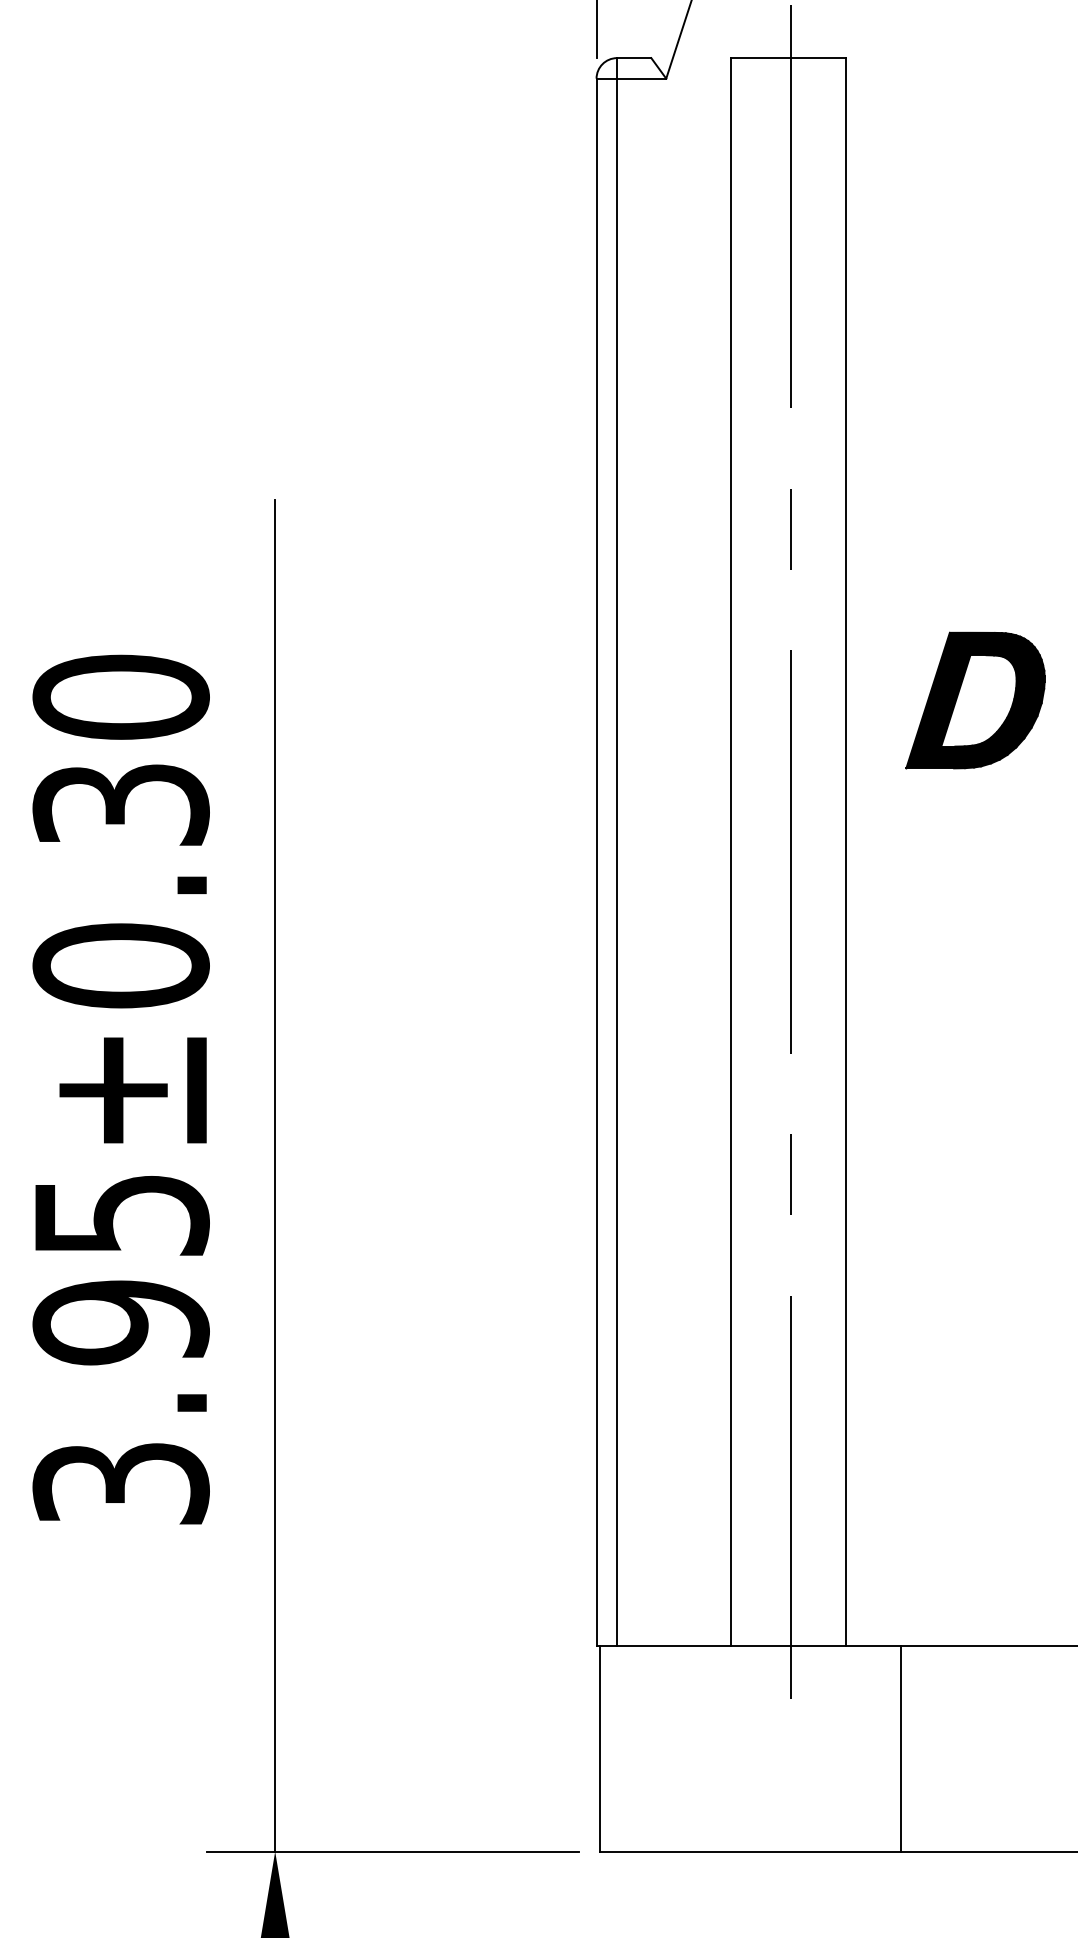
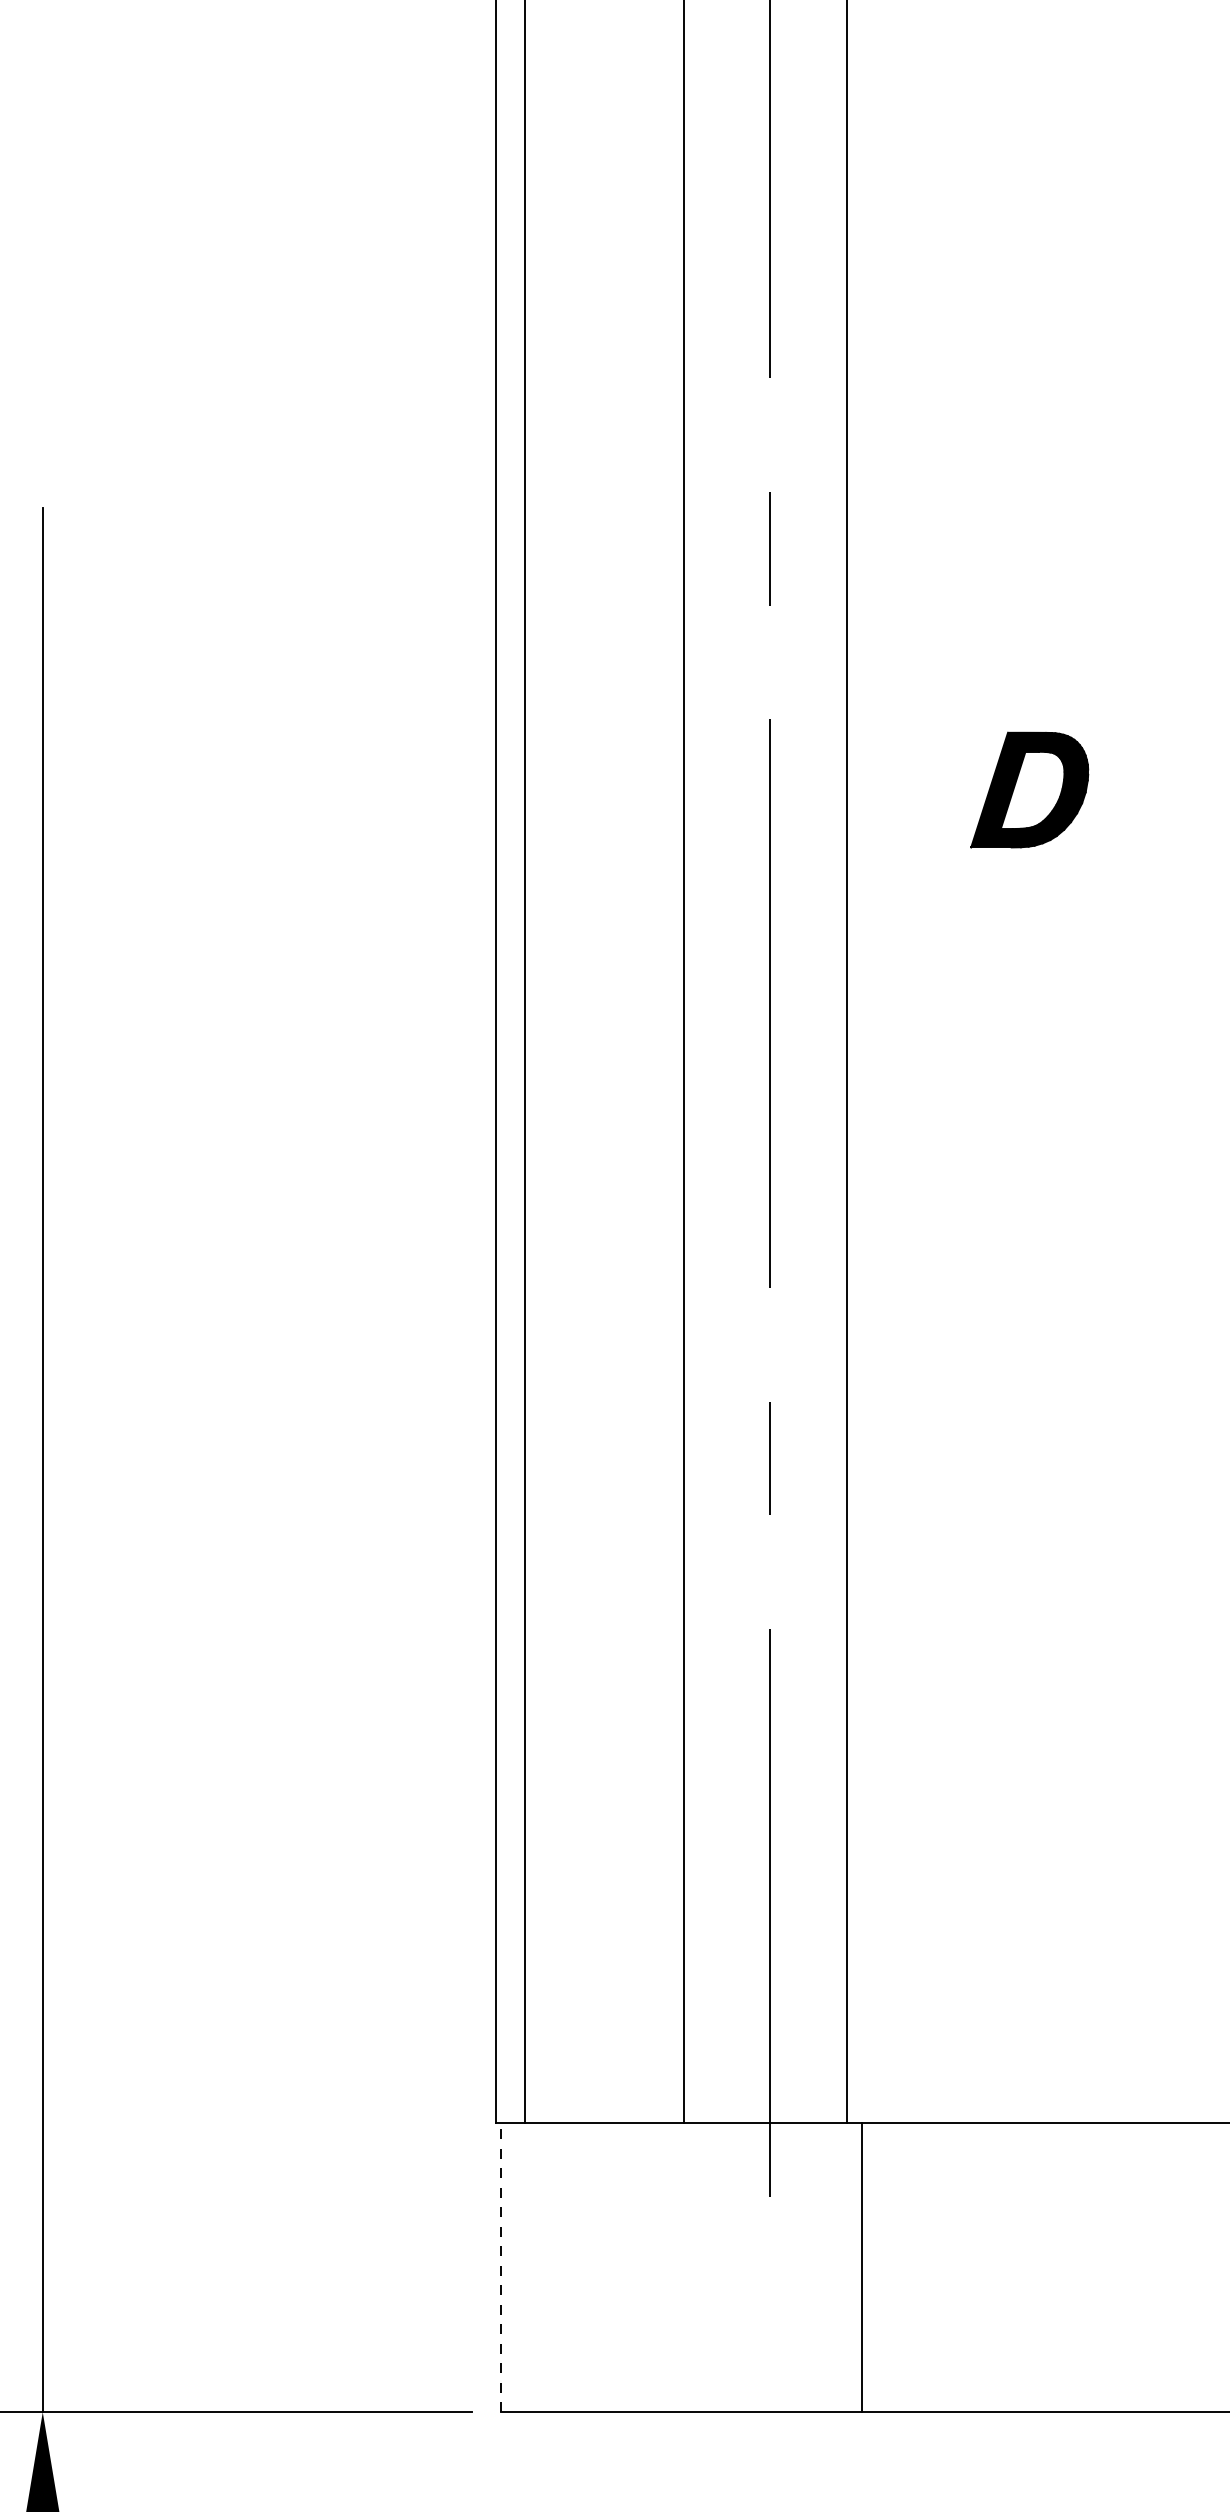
part: (975, 700) -> (1029, 790), size x0.6
line: (599, 1748) -> (499, 2266), solid -> dashed
line: (901, 1748) -> (862, 2266), moved

